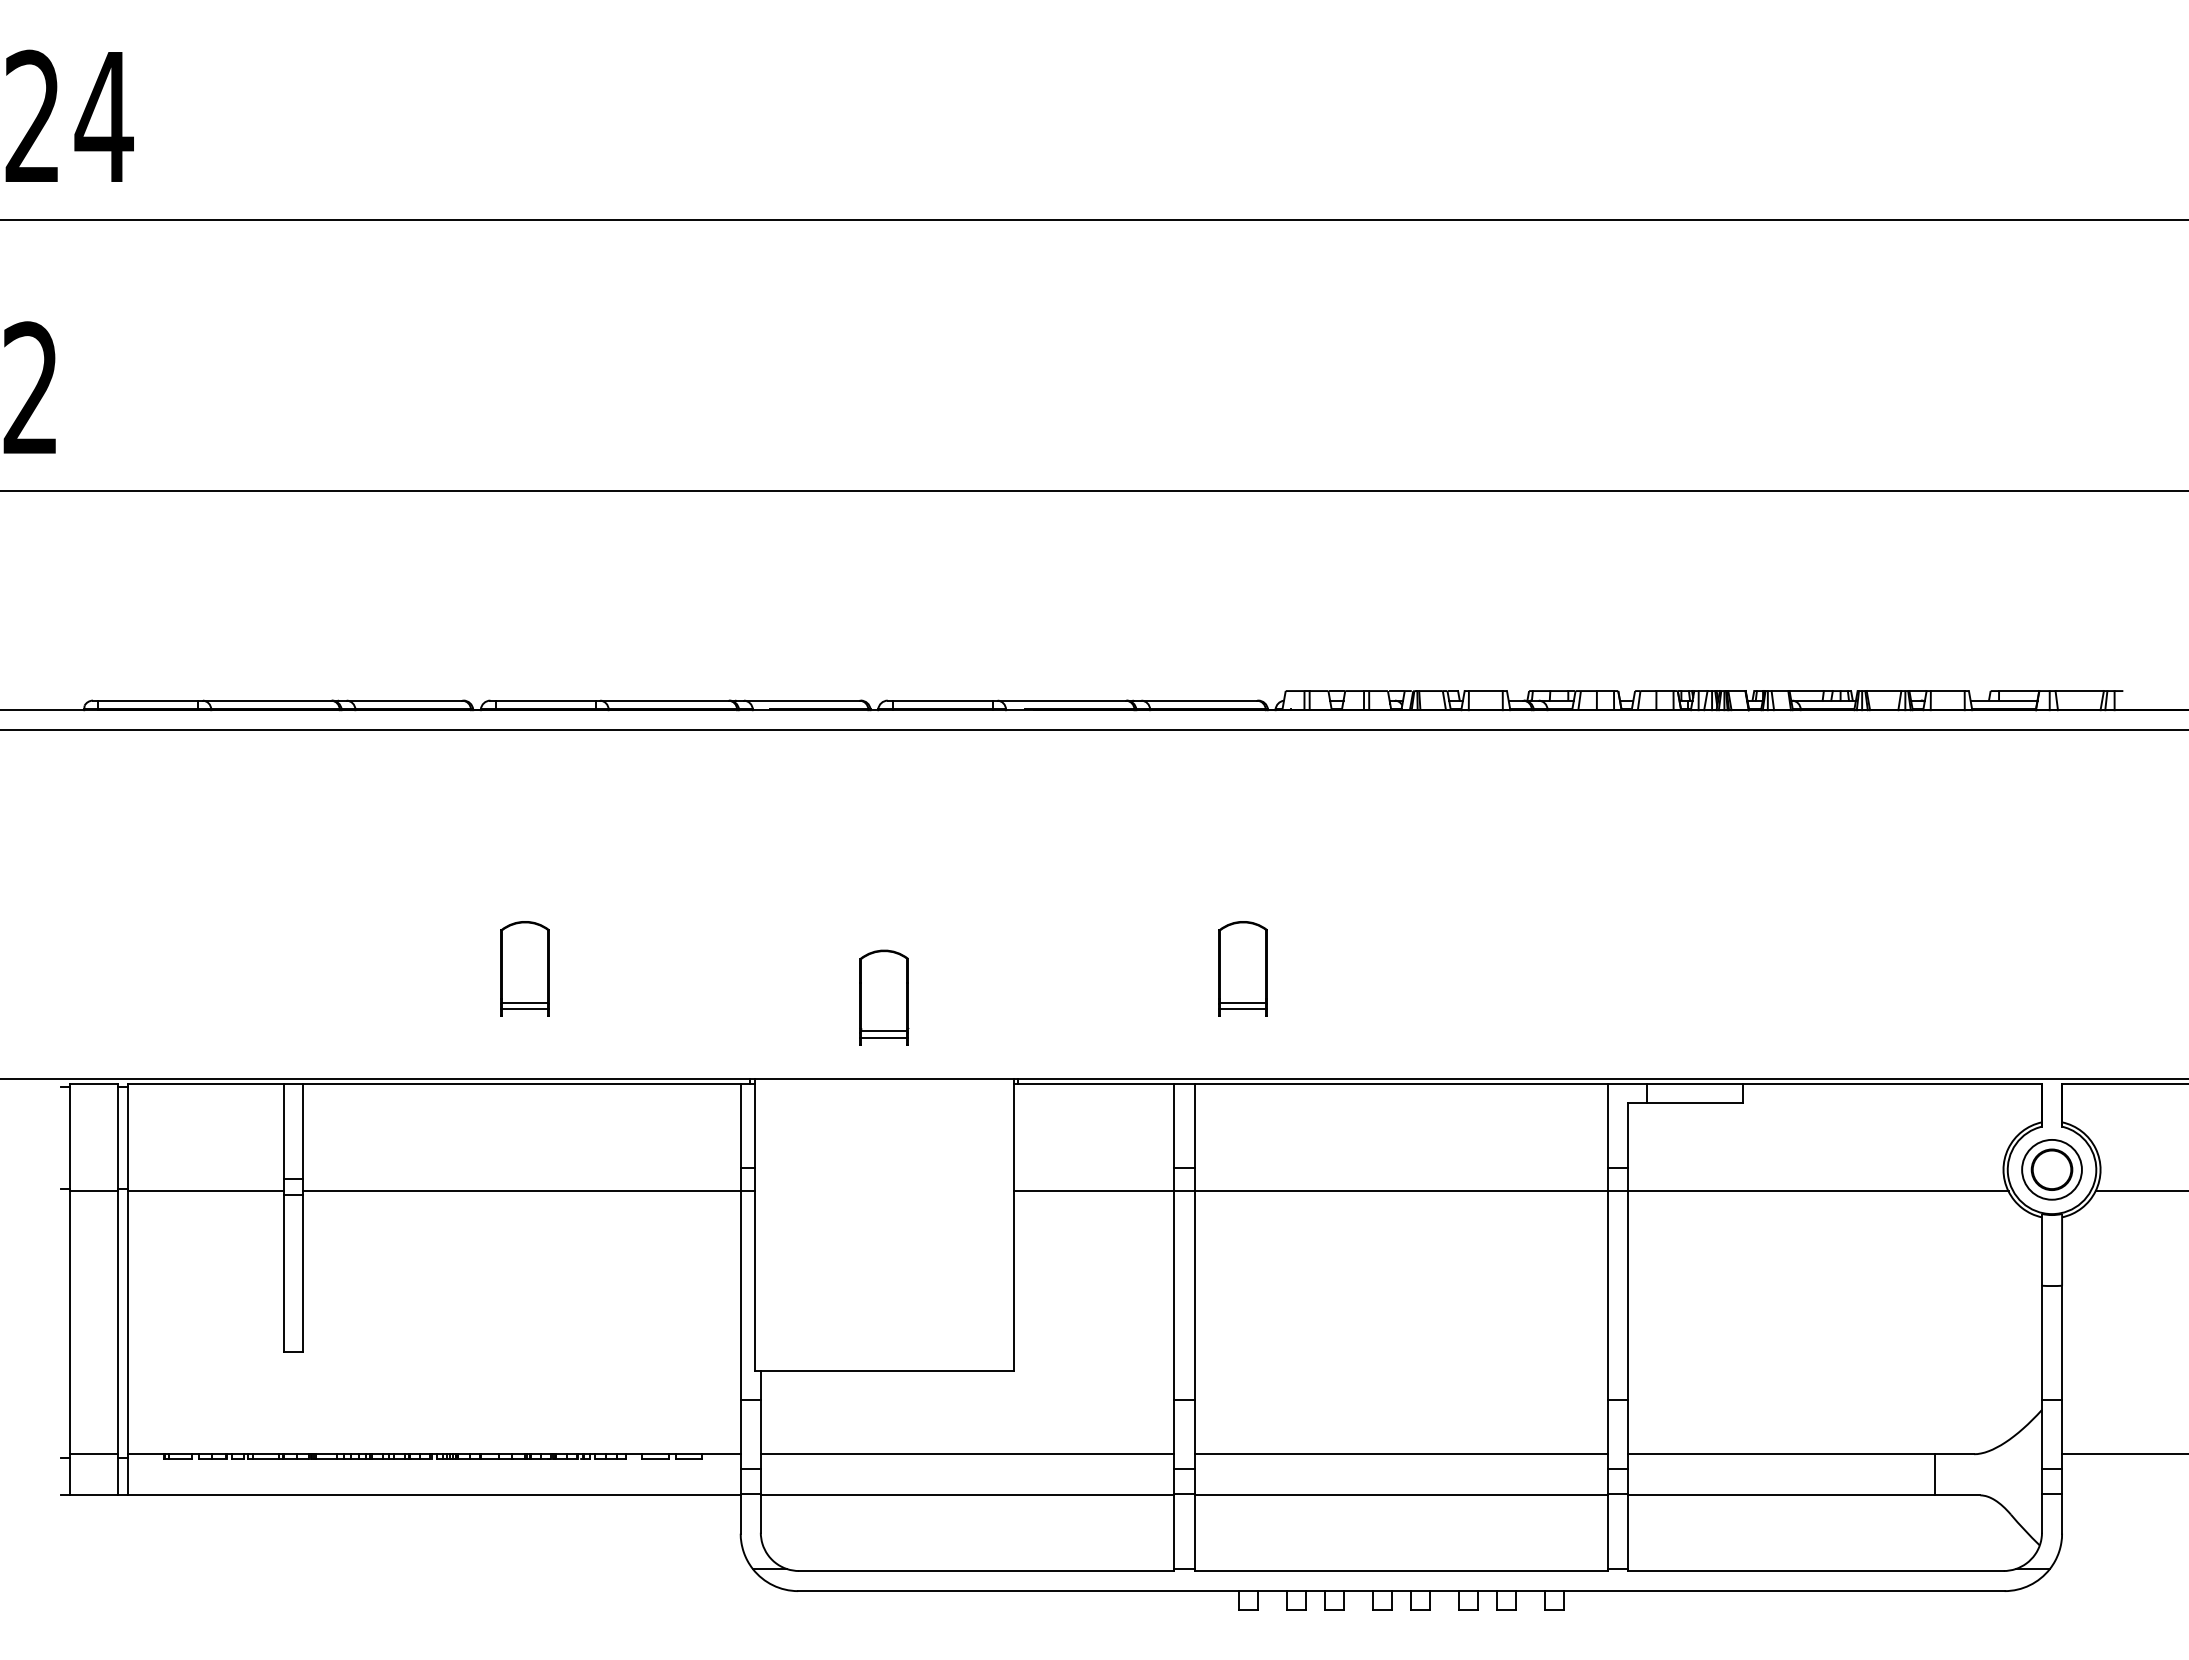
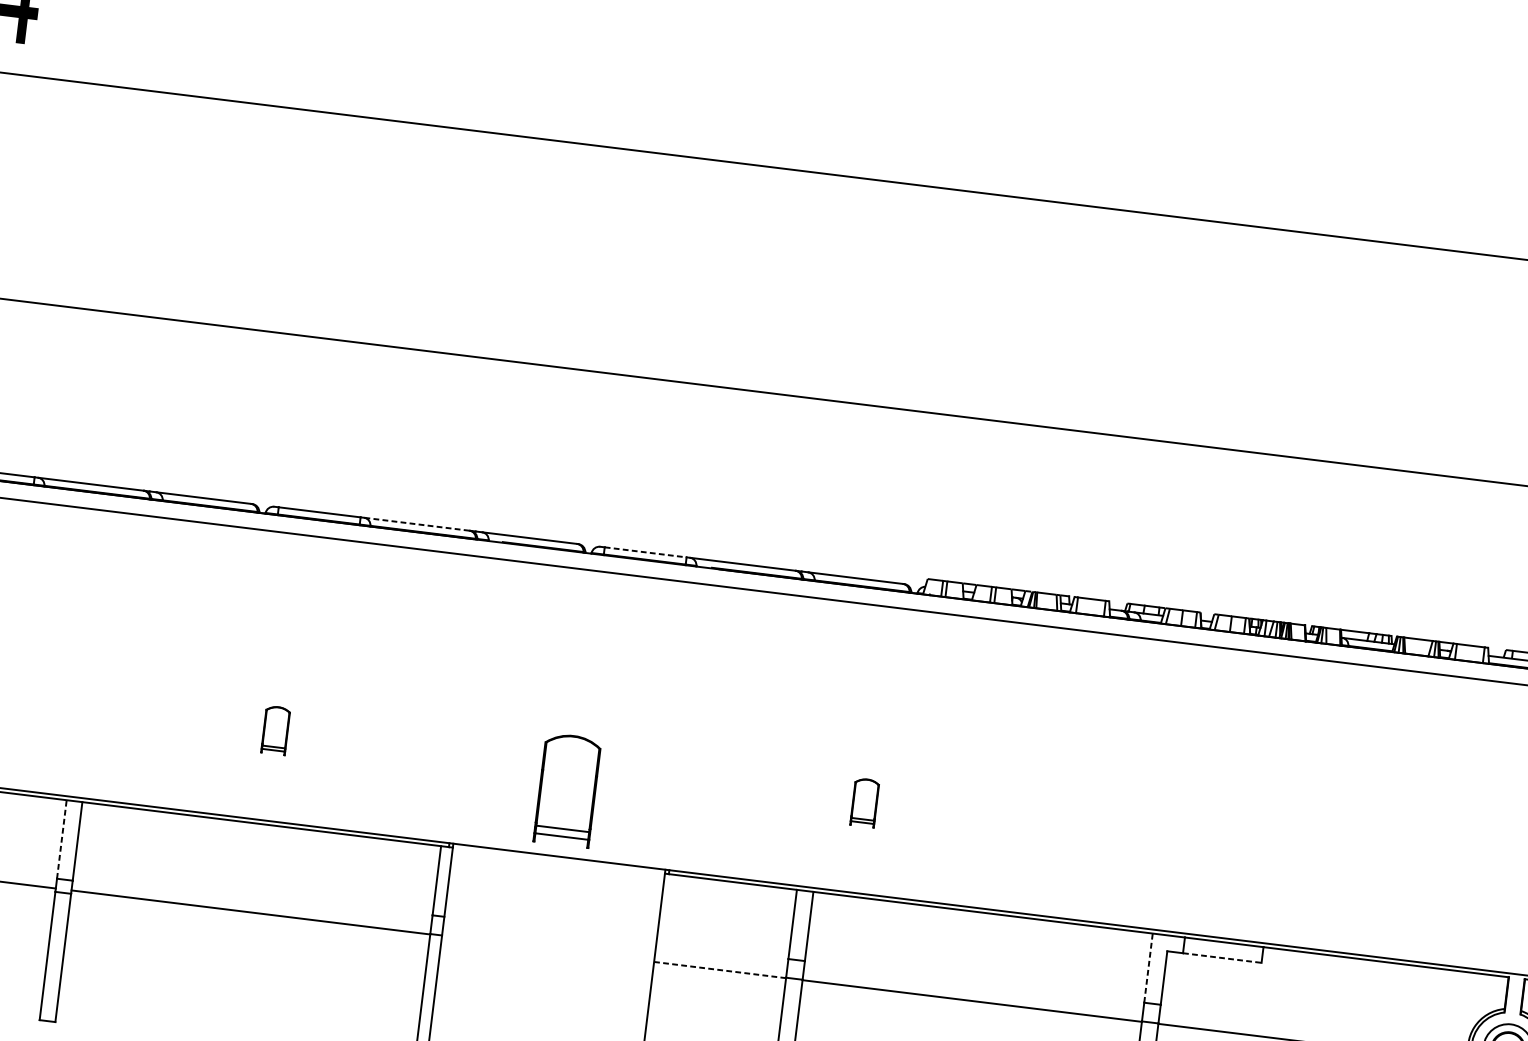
line: (665, 700) -> (417, 524), solid -> dashed
line: (943, 700) -> (646, 552), solid -> dashed
part: (524, 968) -> (275, 729), size x0.6
part: (1242, 968) -> (864, 802), size x0.6
part: (884, 997) -> (567, 789), size x1.4
line: (1695, 1102) -> (1222, 957), solid -> dashed
line: (1608, 1125) -> (1148, 967), solid -> dashed
line: (284, 1131) -> (62, 839), solid -> dashed
line: (1094, 1191) -> (720, 970), solid -> dashed

